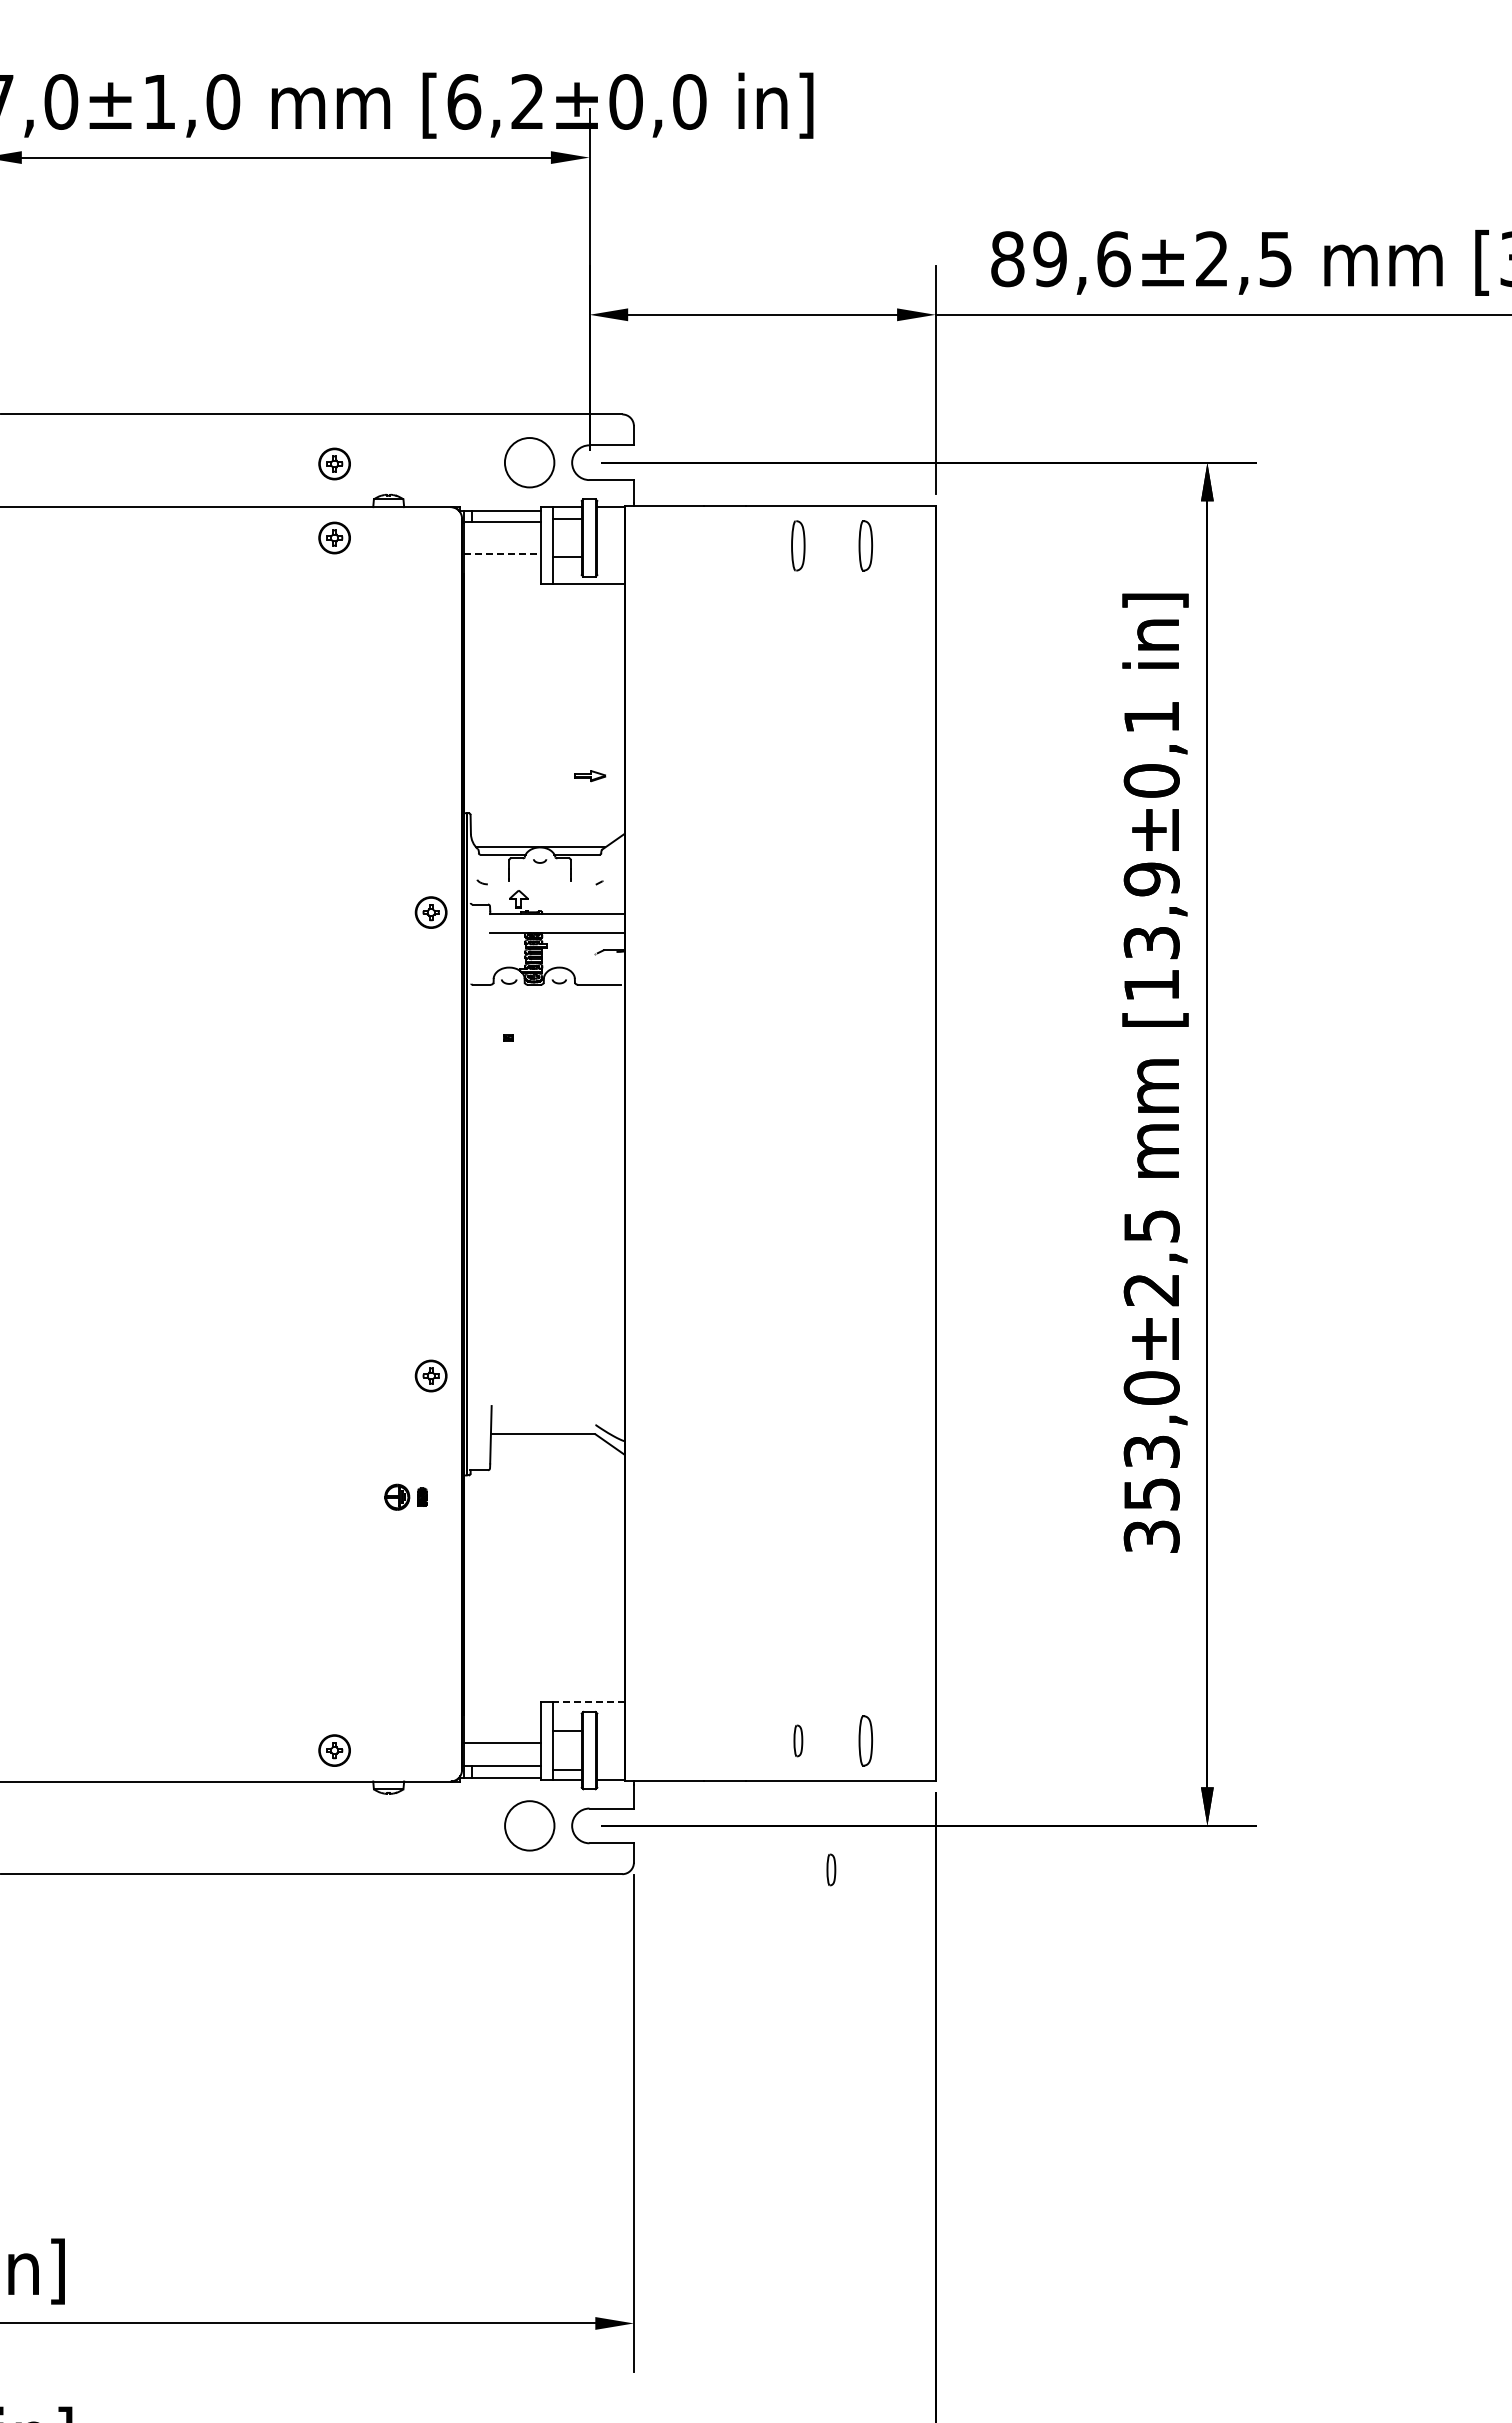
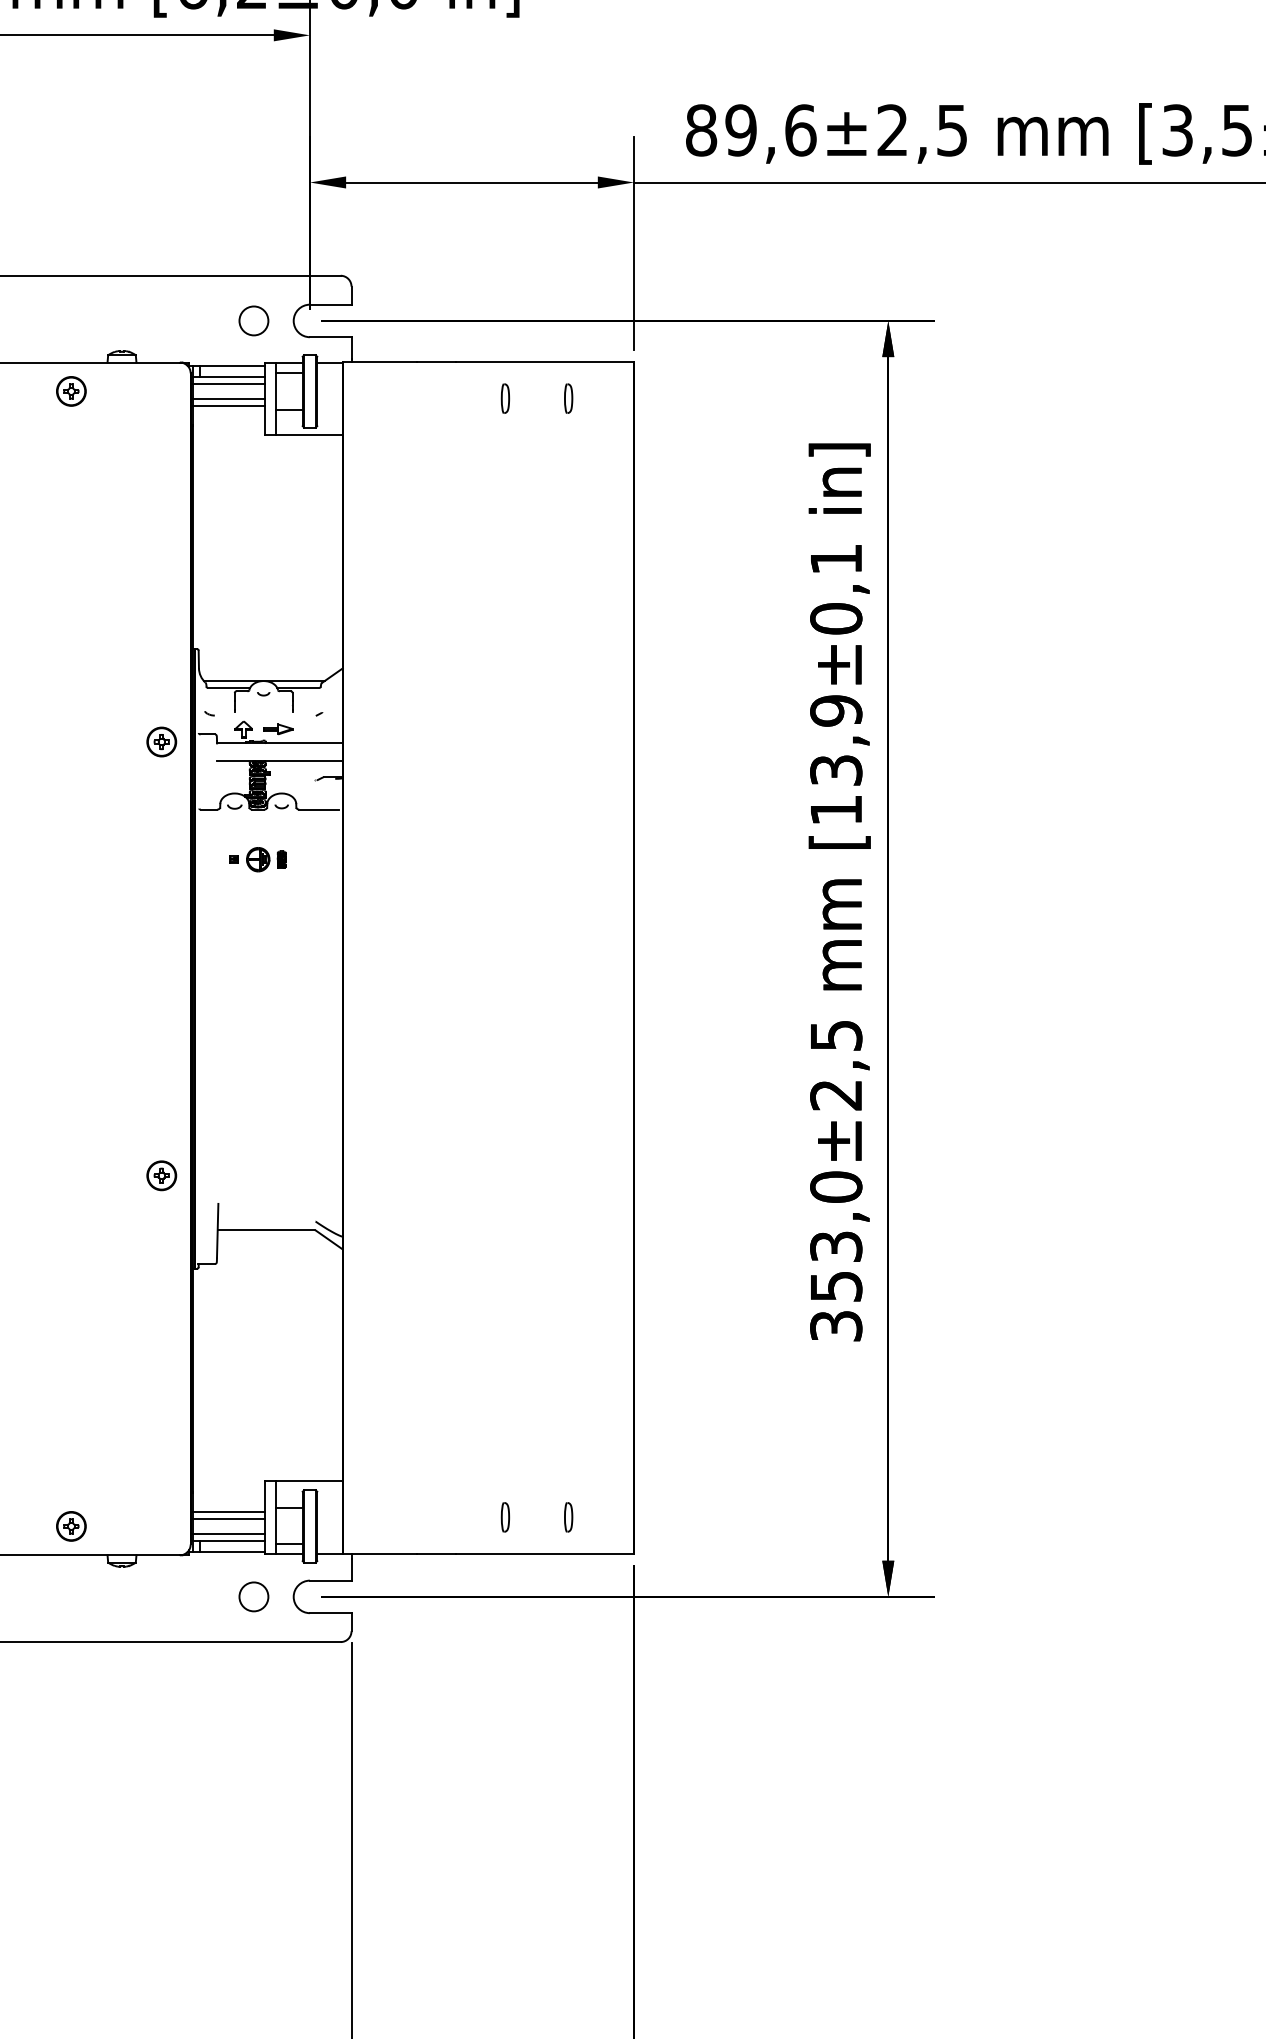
circle: (529, 462) -> (253, 320), size x0.62
part: (334, 463) -> (71, 321), removed
line: (502, 530) -> (228, 384), added
line: (502, 545) -> (228, 398), added
part: (798, 545) -> (505, 398), size x0.62
part: (865, 545) -> (568, 398), size x0.62
line: (502, 553) -> (228, 405), dashed -> solid
part: (590, 776) -> (278, 729), moved
part: (405, 1496) -> (265, 858), moved
line: (588, 1702) -> (309, 1481), dashed -> solid
line: (502, 1735) -> (228, 1512), added
part: (865, 1740) -> (568, 1516), size x0.62
line: (502, 1758) -> (228, 1533), added
circle: (529, 1825) -> (253, 1596), size x0.62
part: (831, 1869) -> (536, 1637), removed

